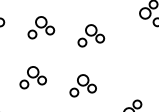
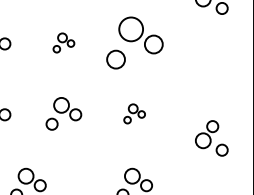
part: (41, 28) -> (63, 42), size x0.6
part: (91, 36) -> (134, 42), size x1.6
part: (83, 86) -> (134, 113), size x0.6

